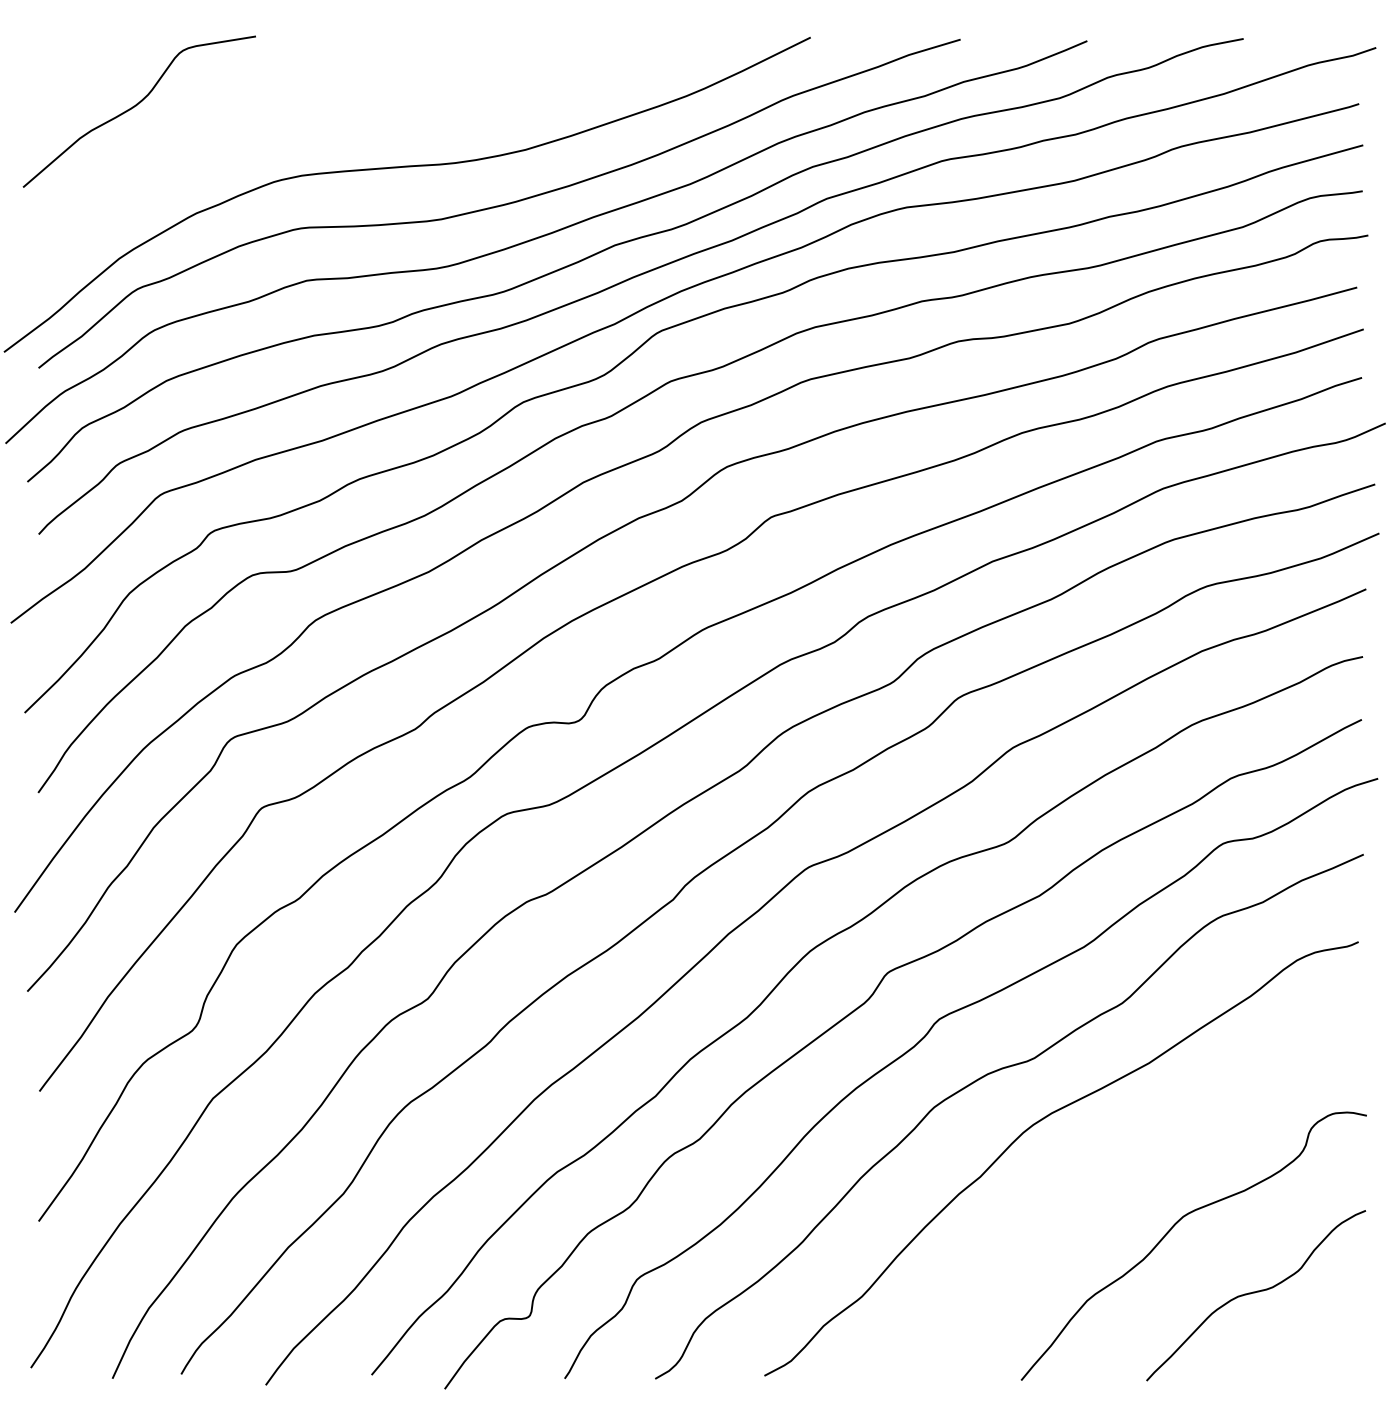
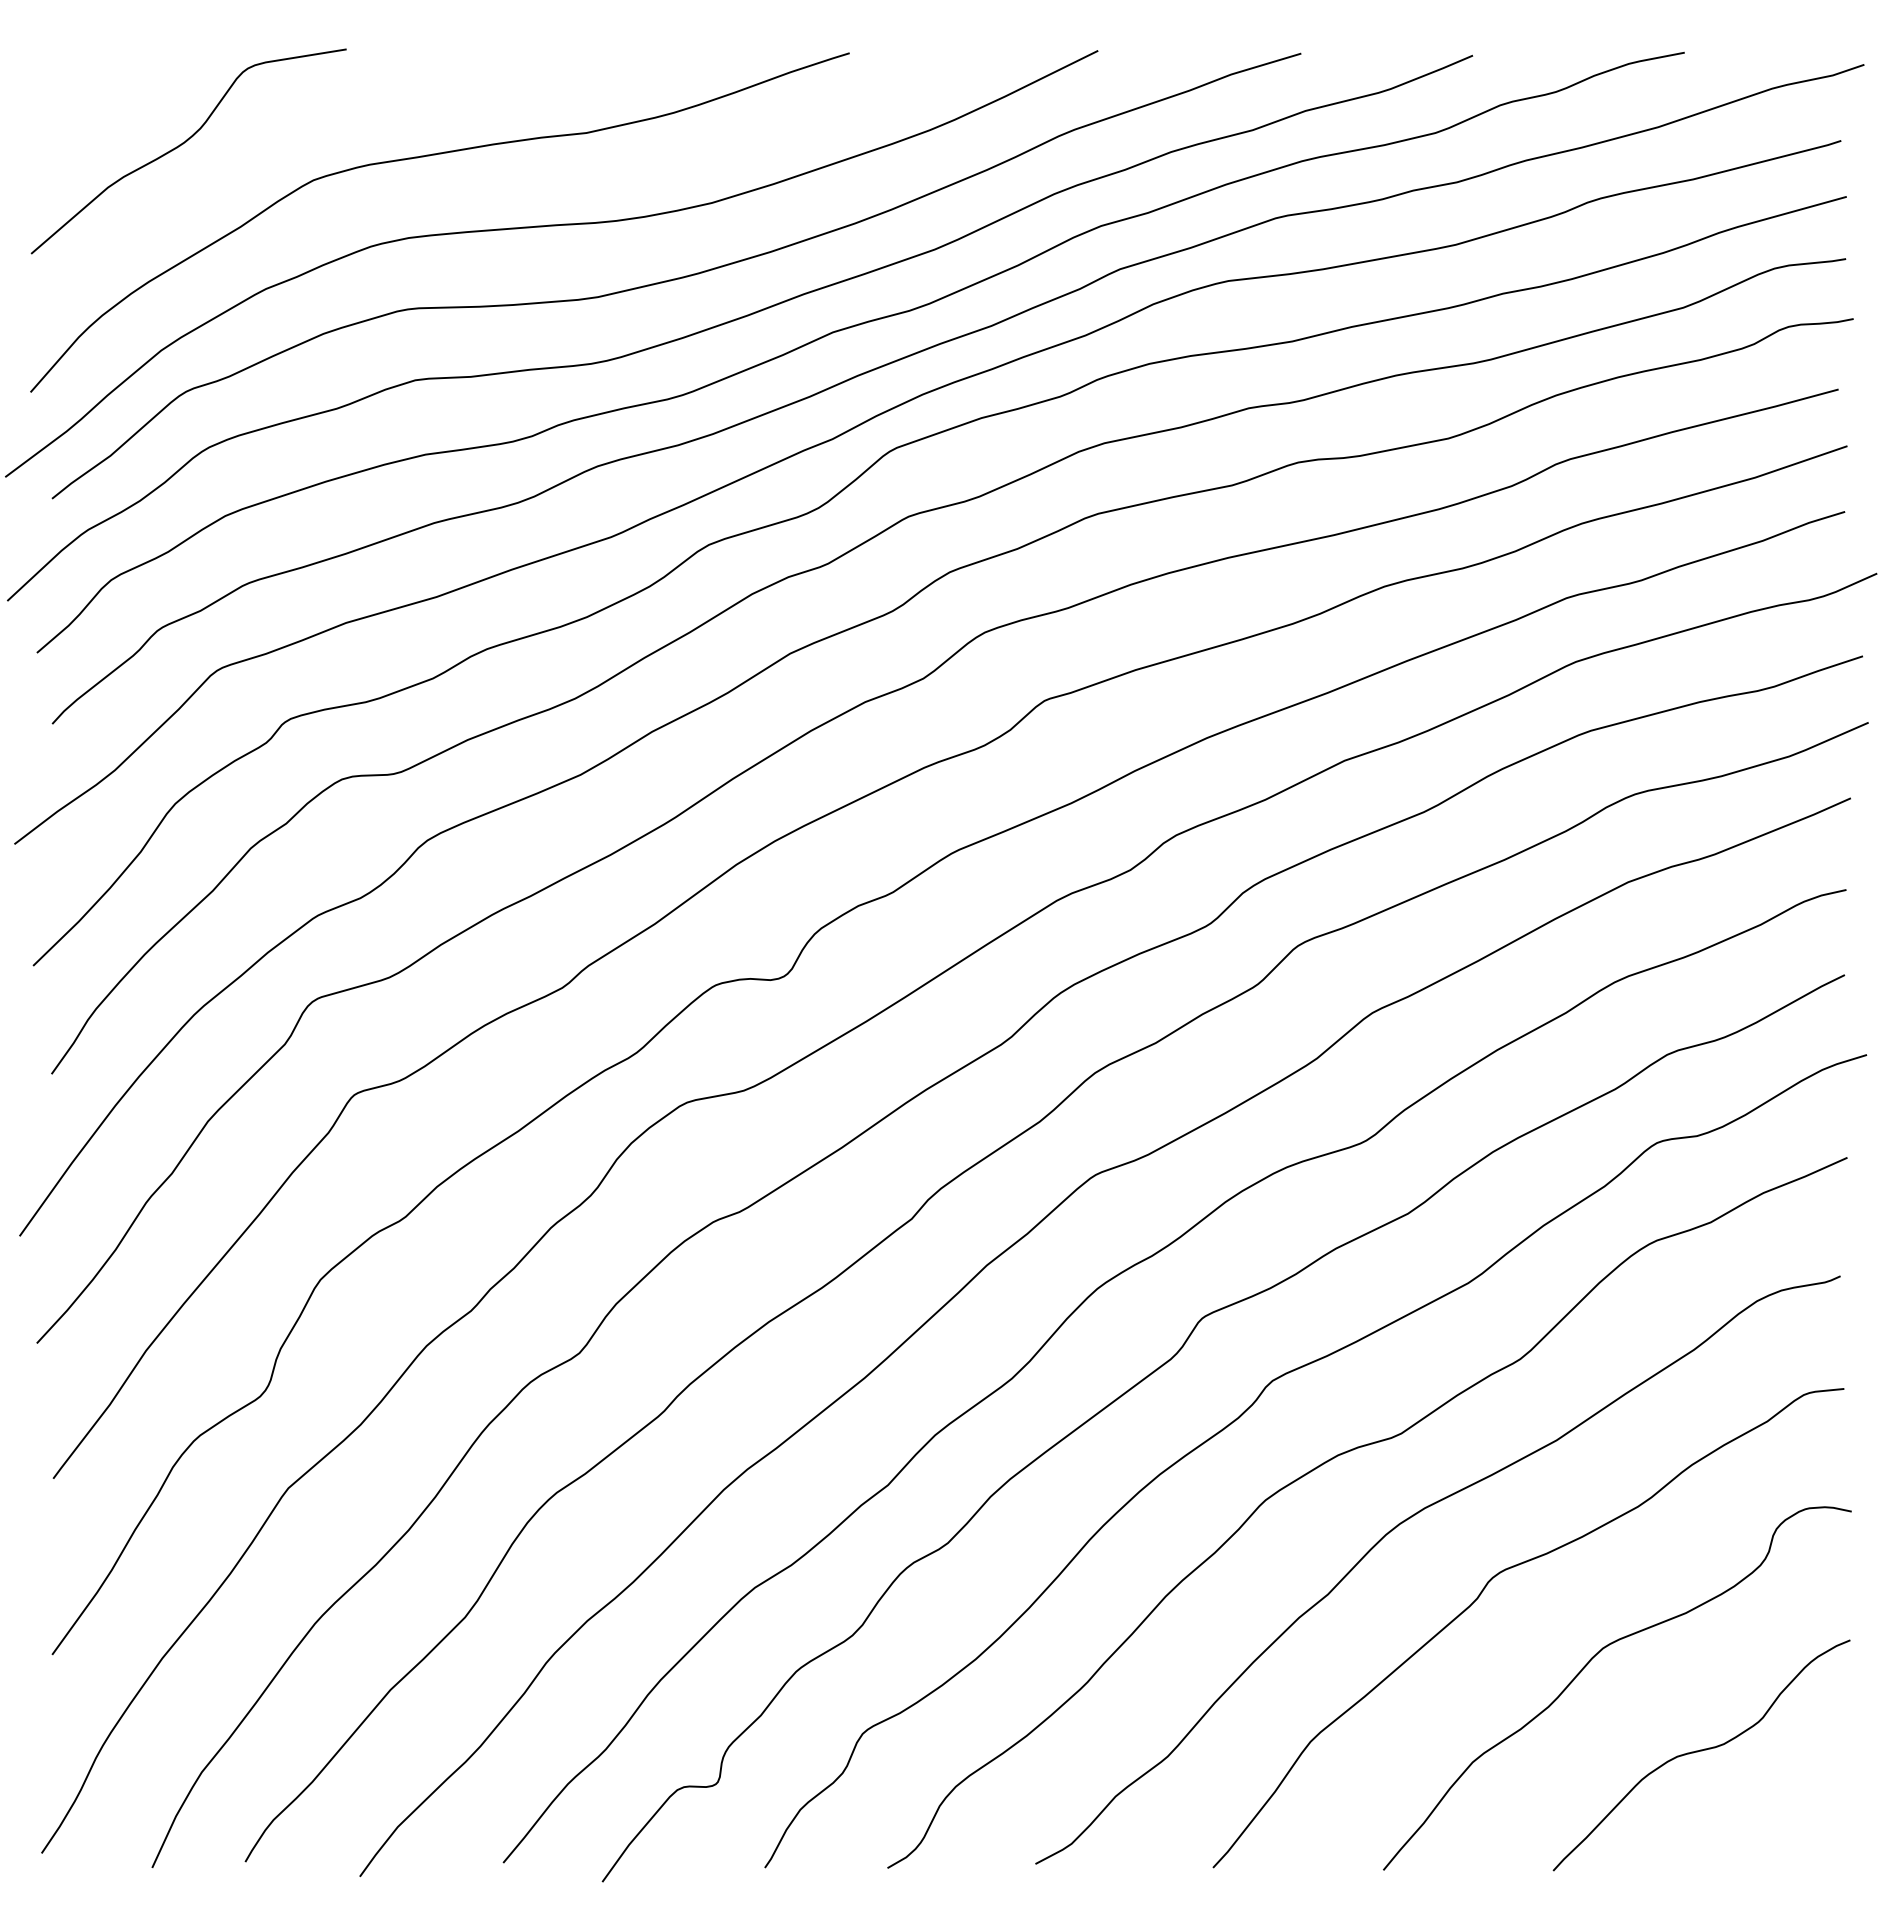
curve: (317, 115) -> (429, 156), added
curve: (1092, 1179) -> (1479, 1597), added

